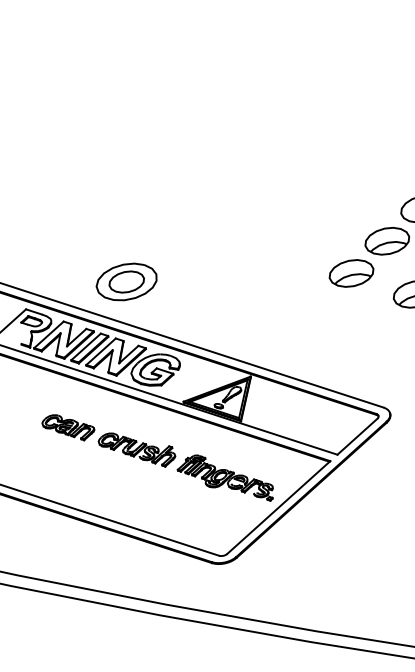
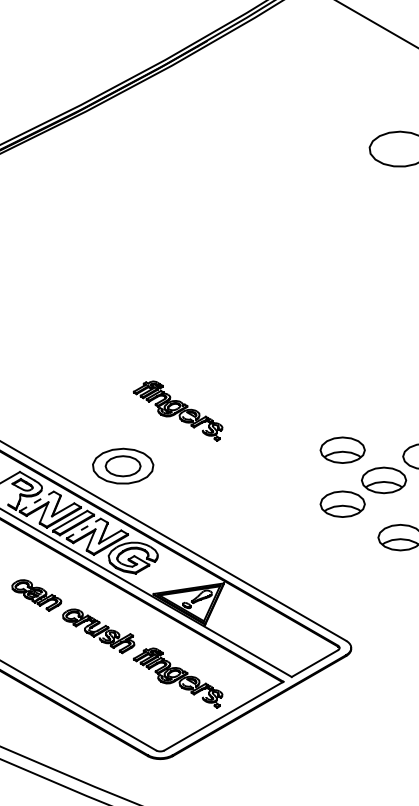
part: (168, 215) -> (177, 410), added
part: (339, 219) -> (342, 449), added
line: (48, 335) -> (36, 501), solid -> dashed
line: (100, 351) -> (83, 528), solid -> dashed

